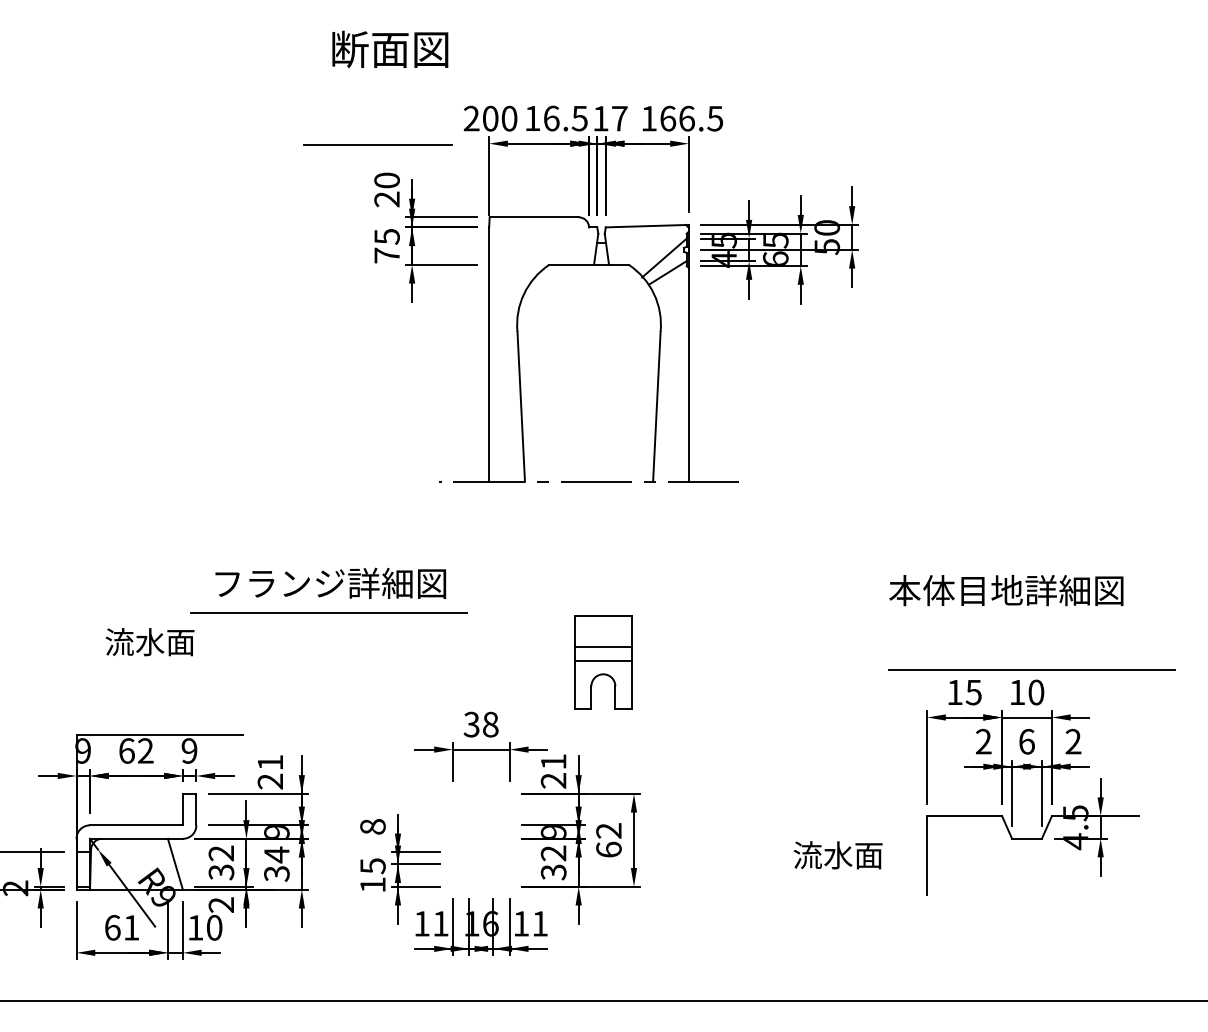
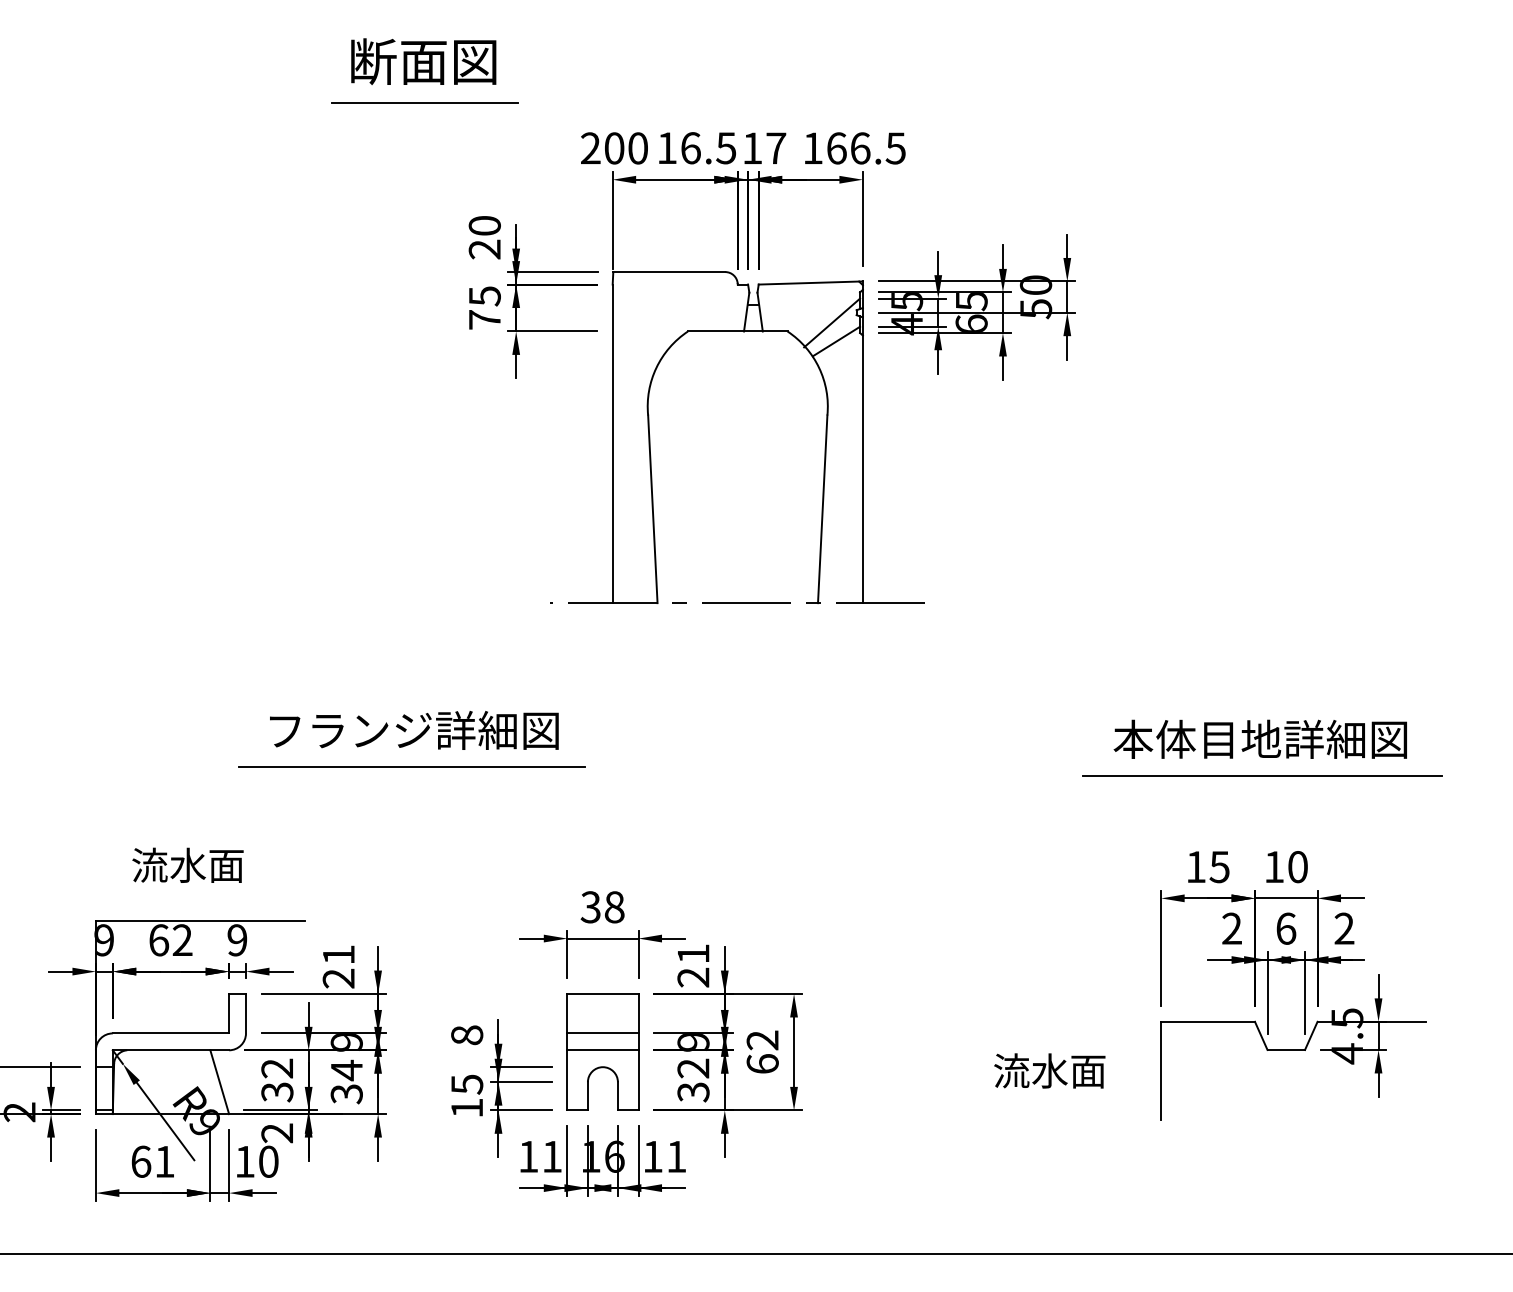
text: (390, 48) -> (423, 60), moved
line: (377, 144) -> (423, 101), moved
text: (149, 642) -> (187, 865), moved
part: (603, 662) -> (603, 1052), moved
line: (1031, 669) -> (1261, 775), moved

